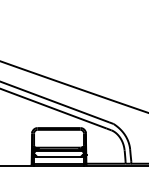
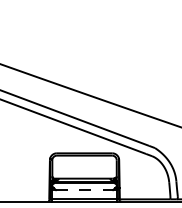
line: (59, 156) -> (85, 190), solid -> dashed

